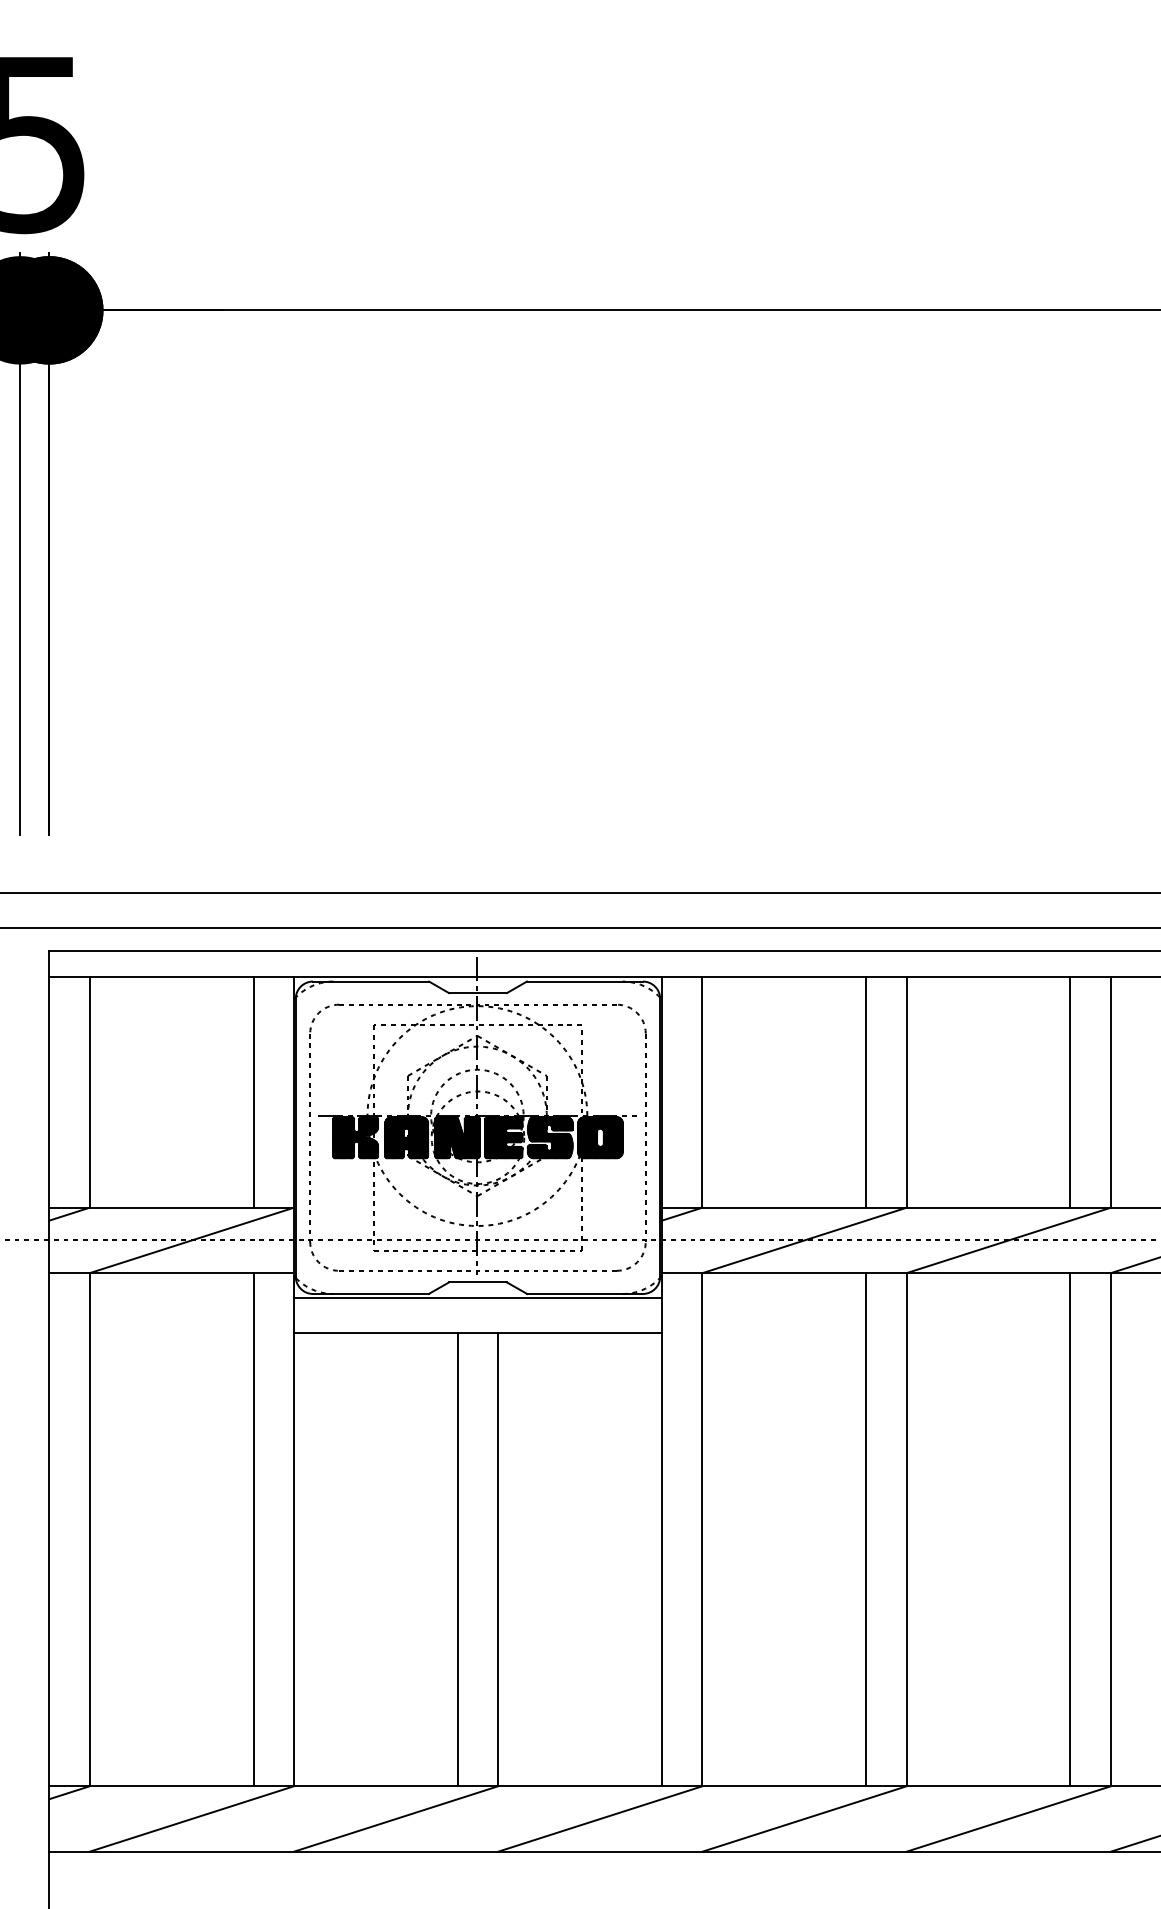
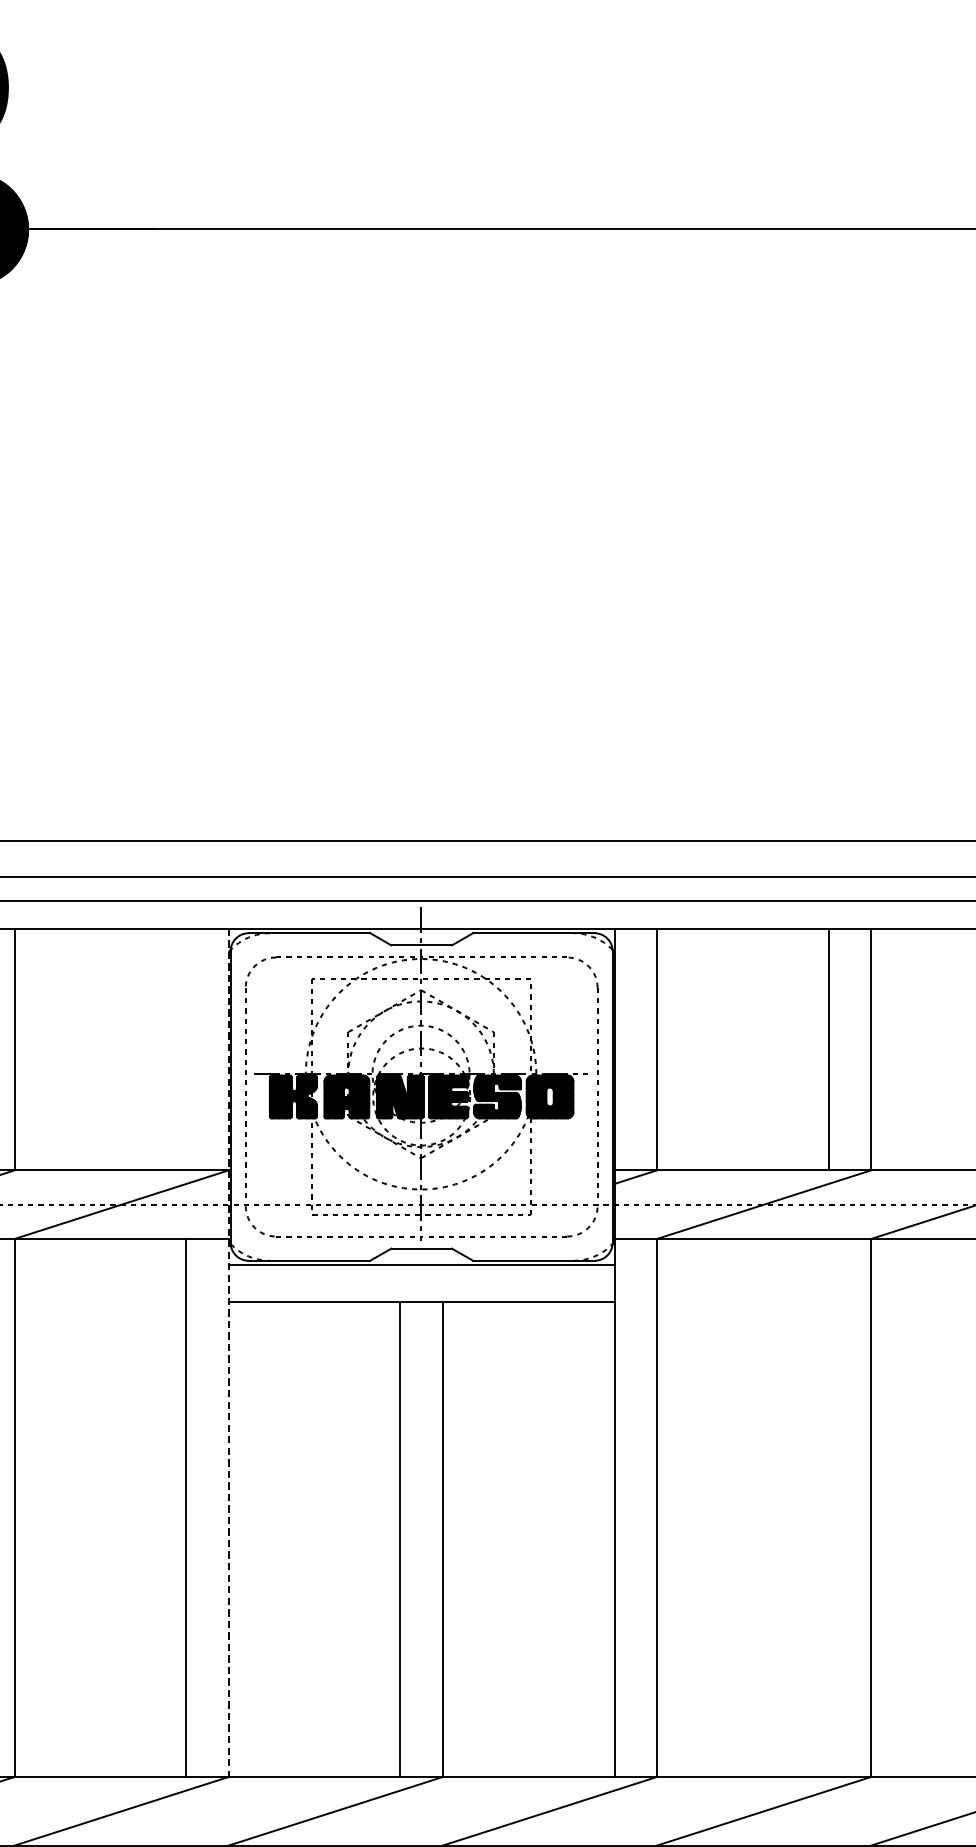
line: (253, 1092) -> (186, 1049), removed
line: (294, 1381) -> (229, 1352), solid -> dashed
line: (866, 1529) -> (829, 1507), removed

